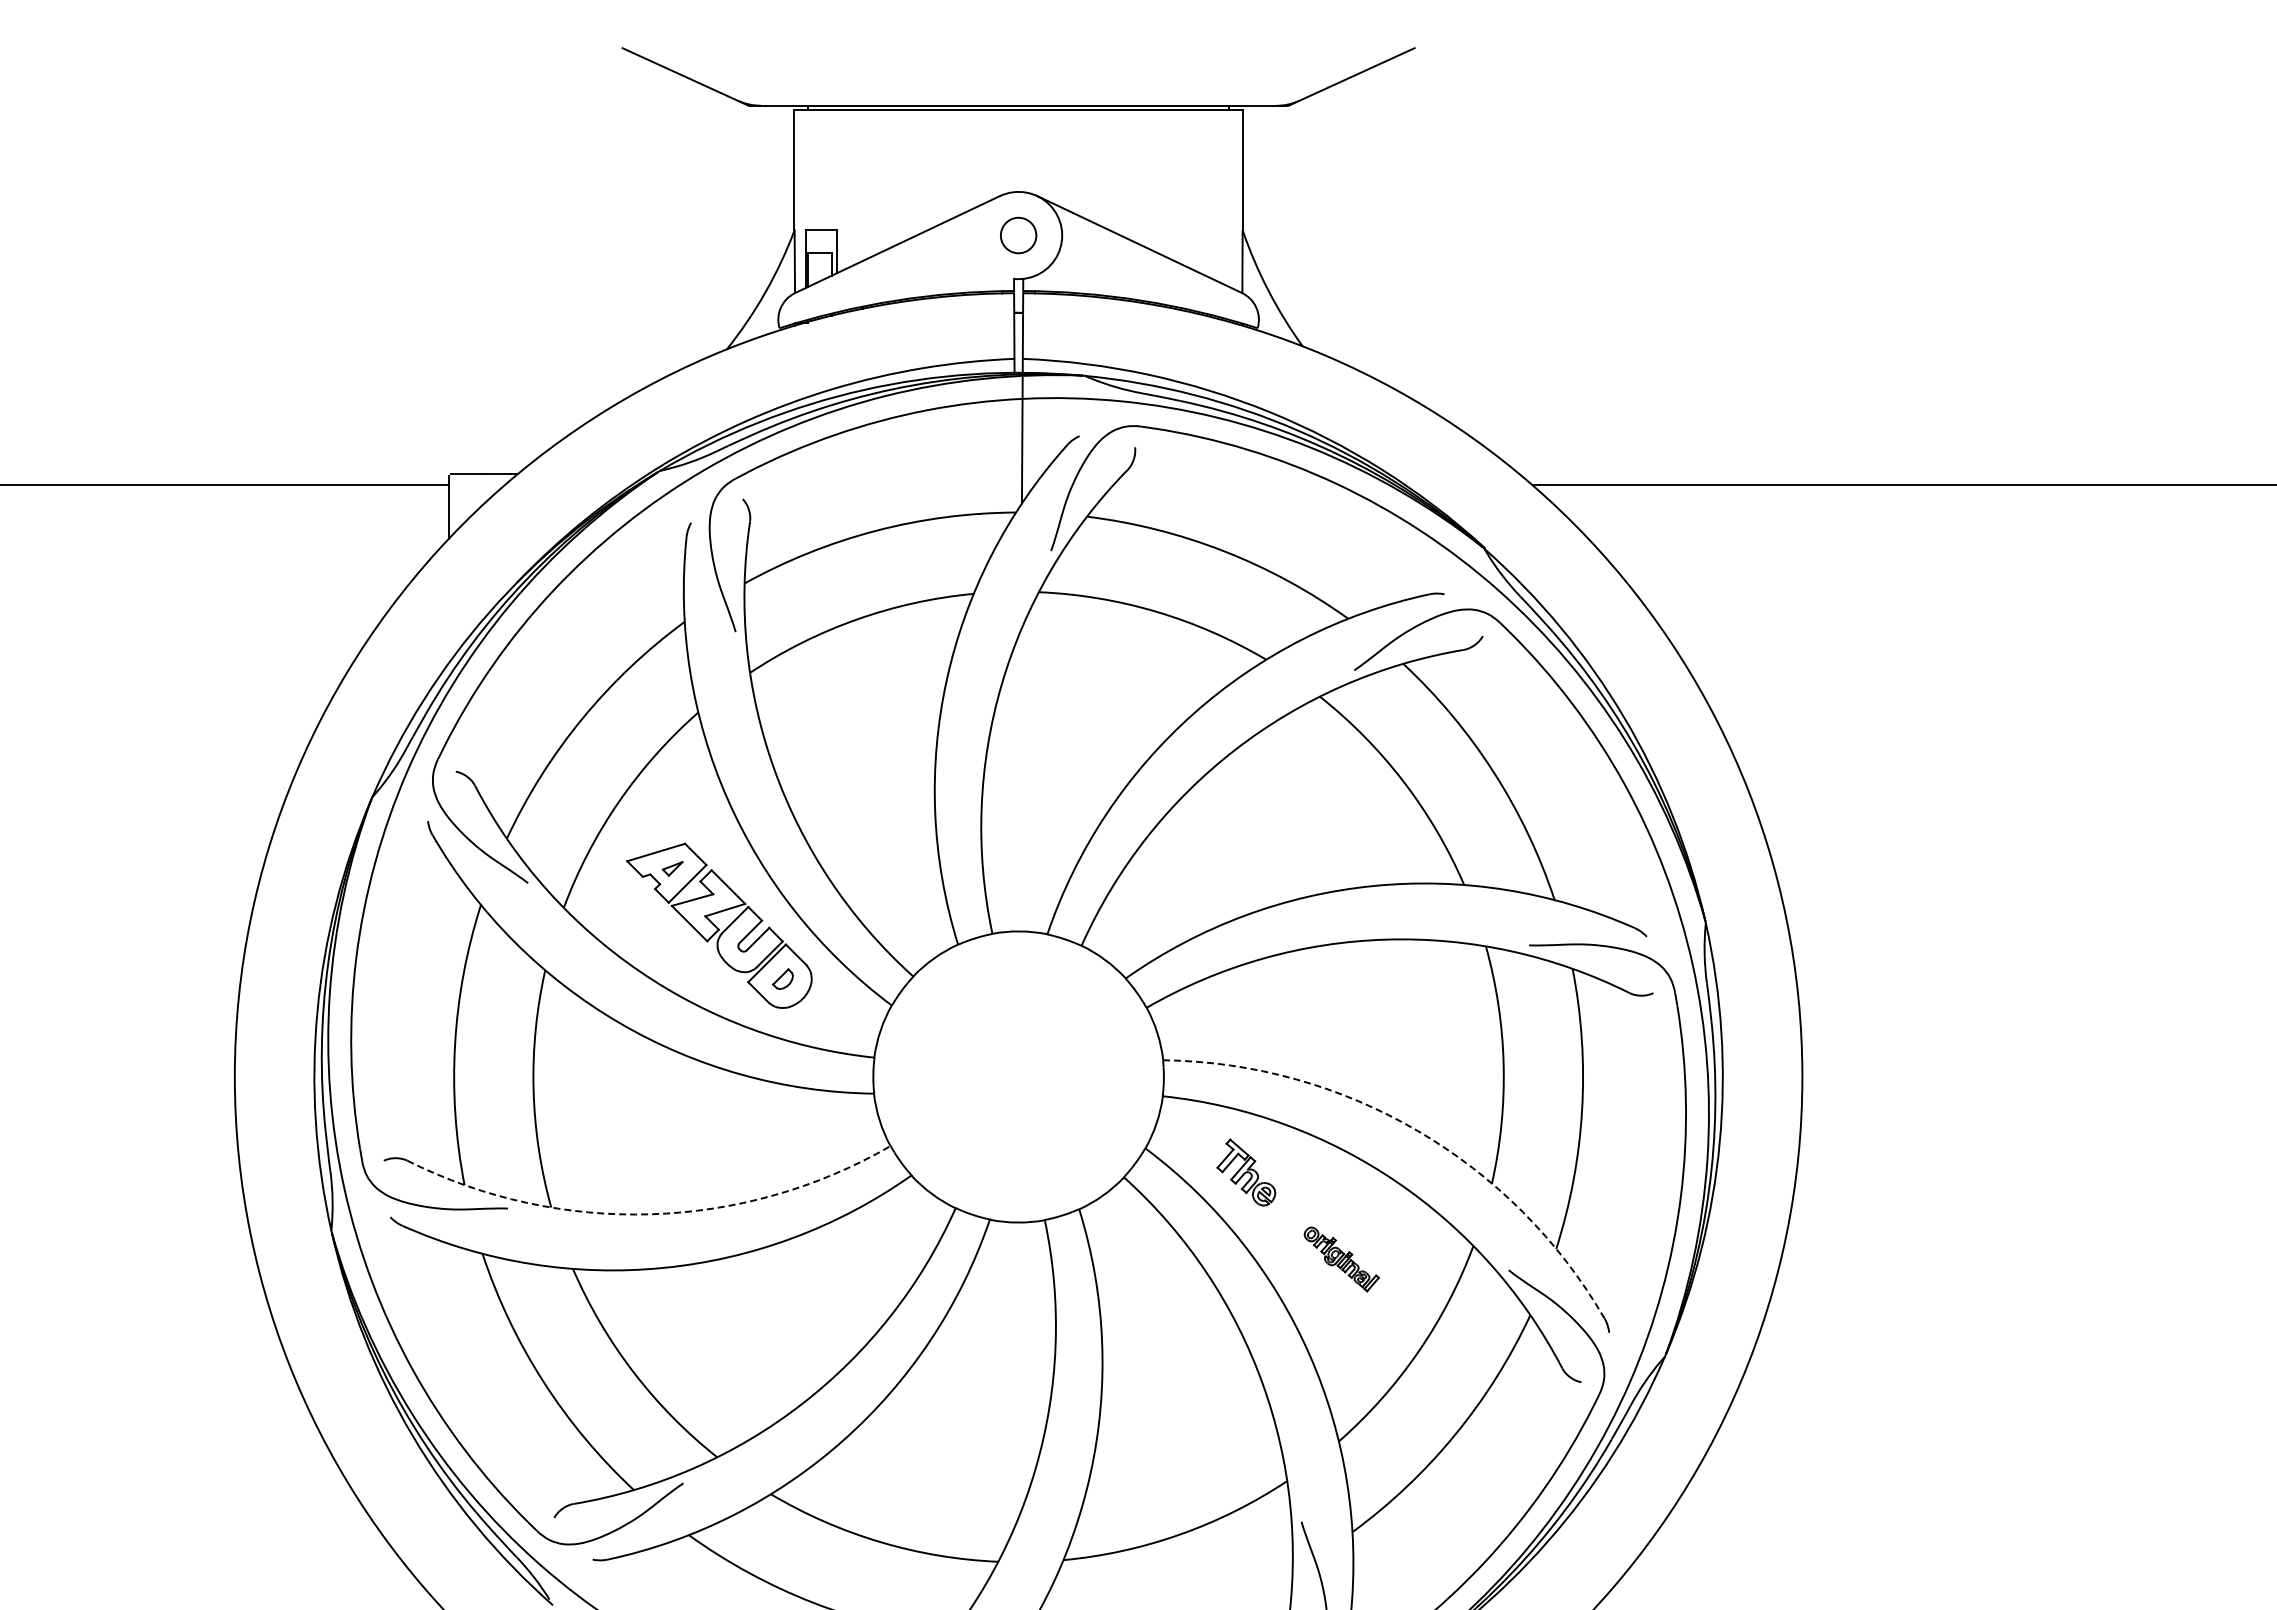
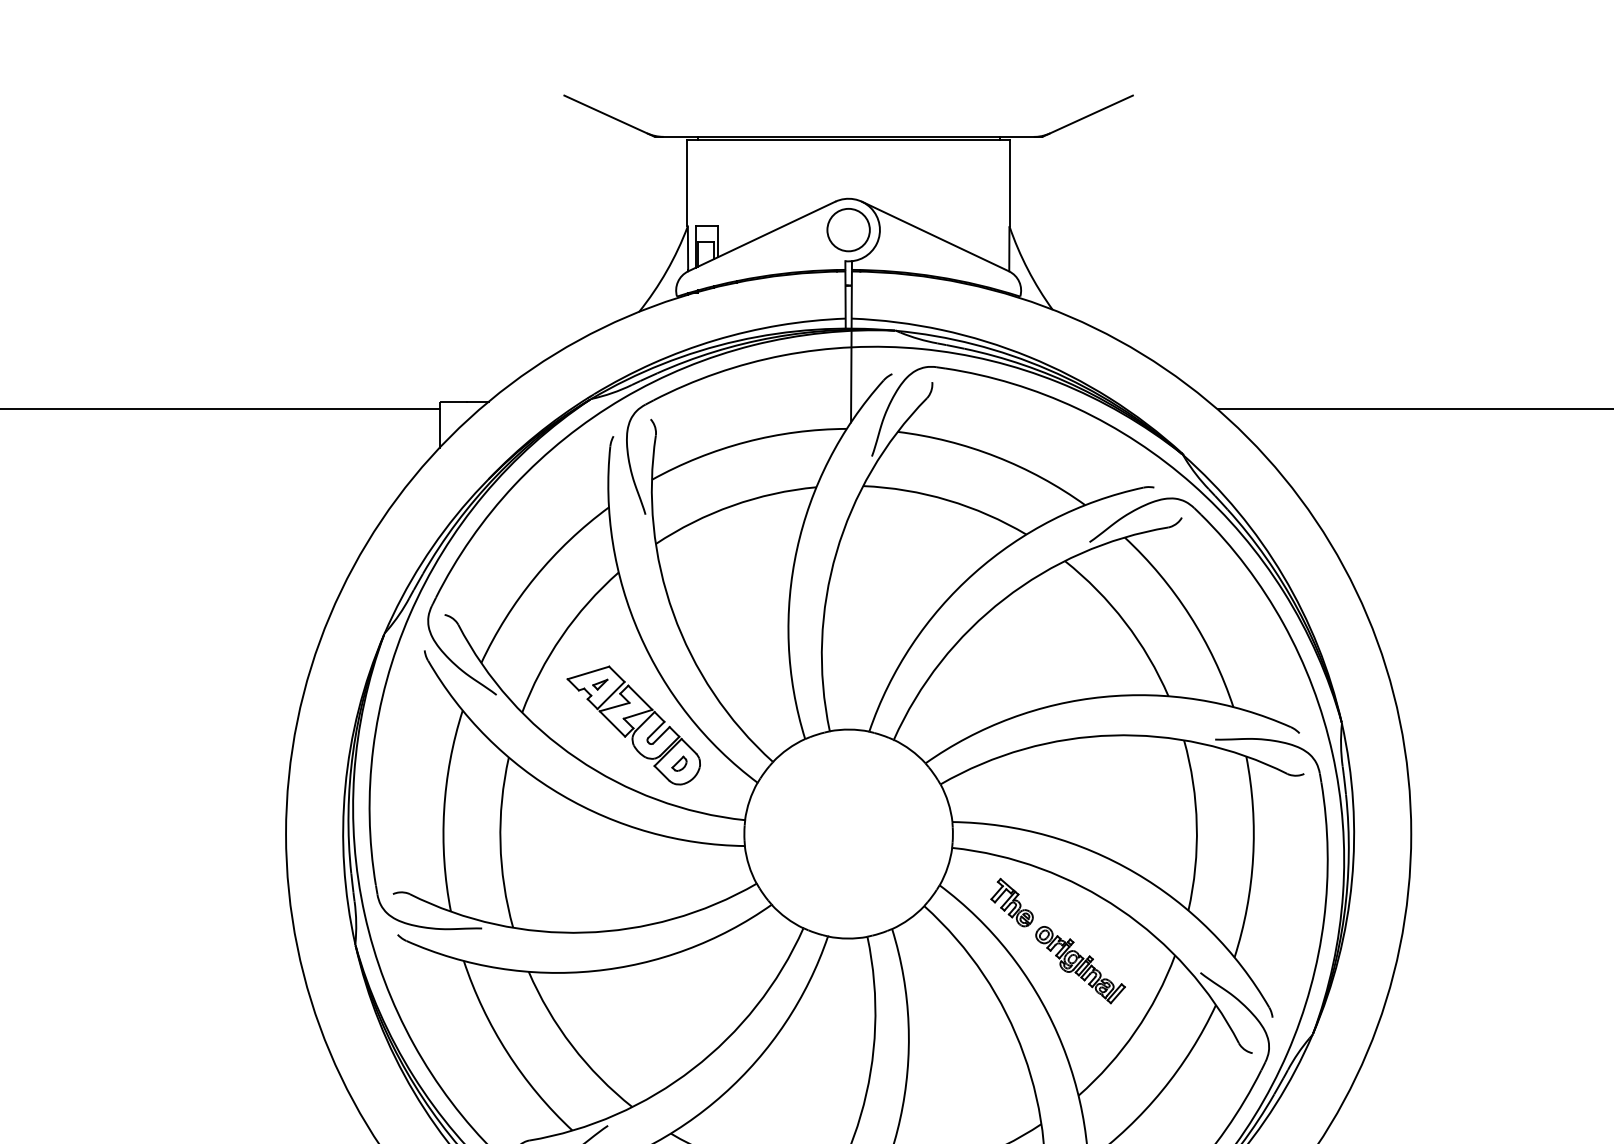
circle: (1018, 235) -> (848, 230), size x1.67
arc: (1417, 1131) -> (1134, 873), dashed -> solid
arc: (650, 1214) -> (584, 932), dashed -> solid
part: (1341, 1259) -> (1080, 965), size x1.67

